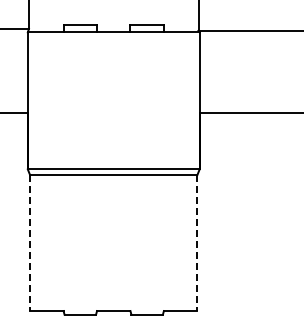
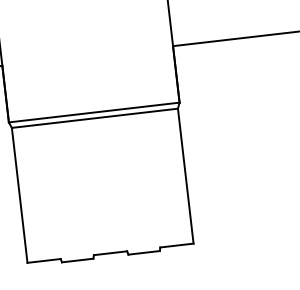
line: (30, 243) -> (20, 195), dashed -> solid
line: (197, 243) -> (185, 176), dashed -> solid

